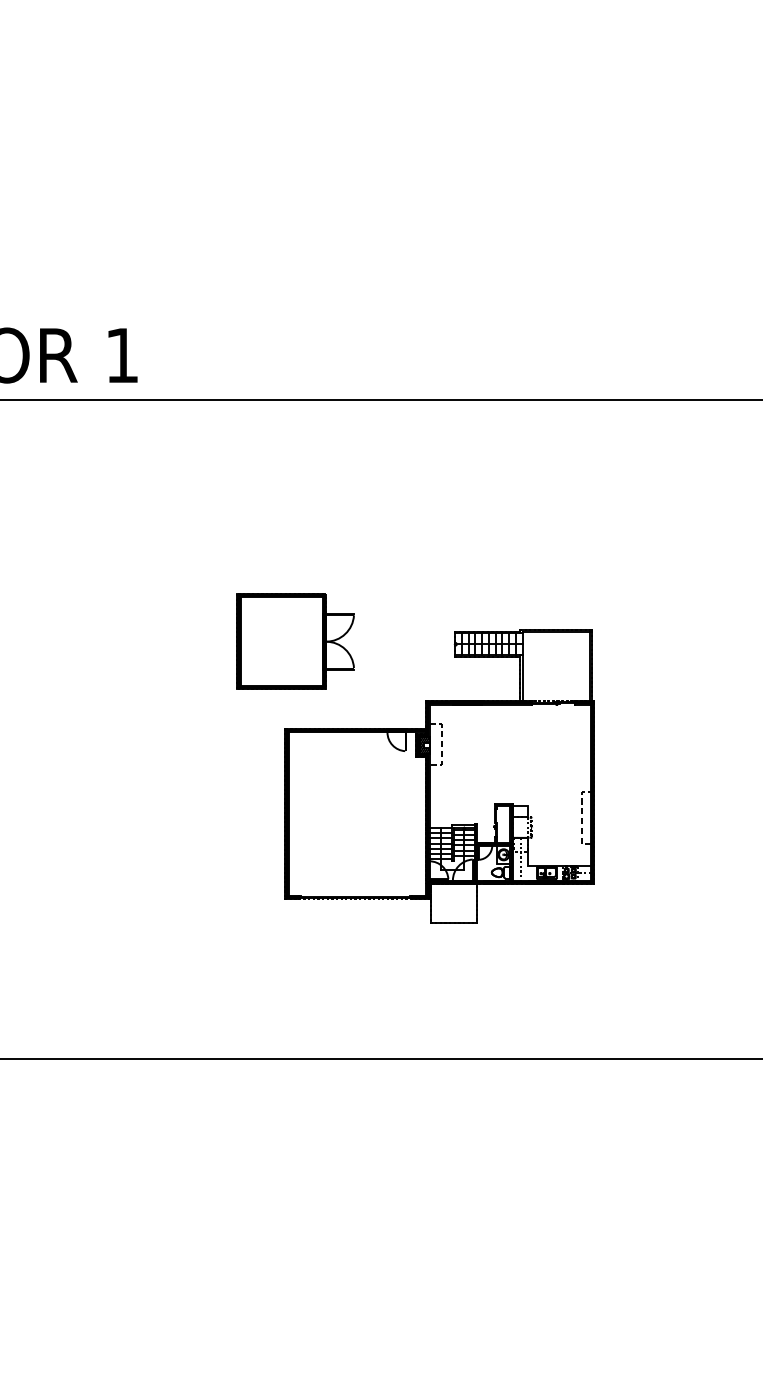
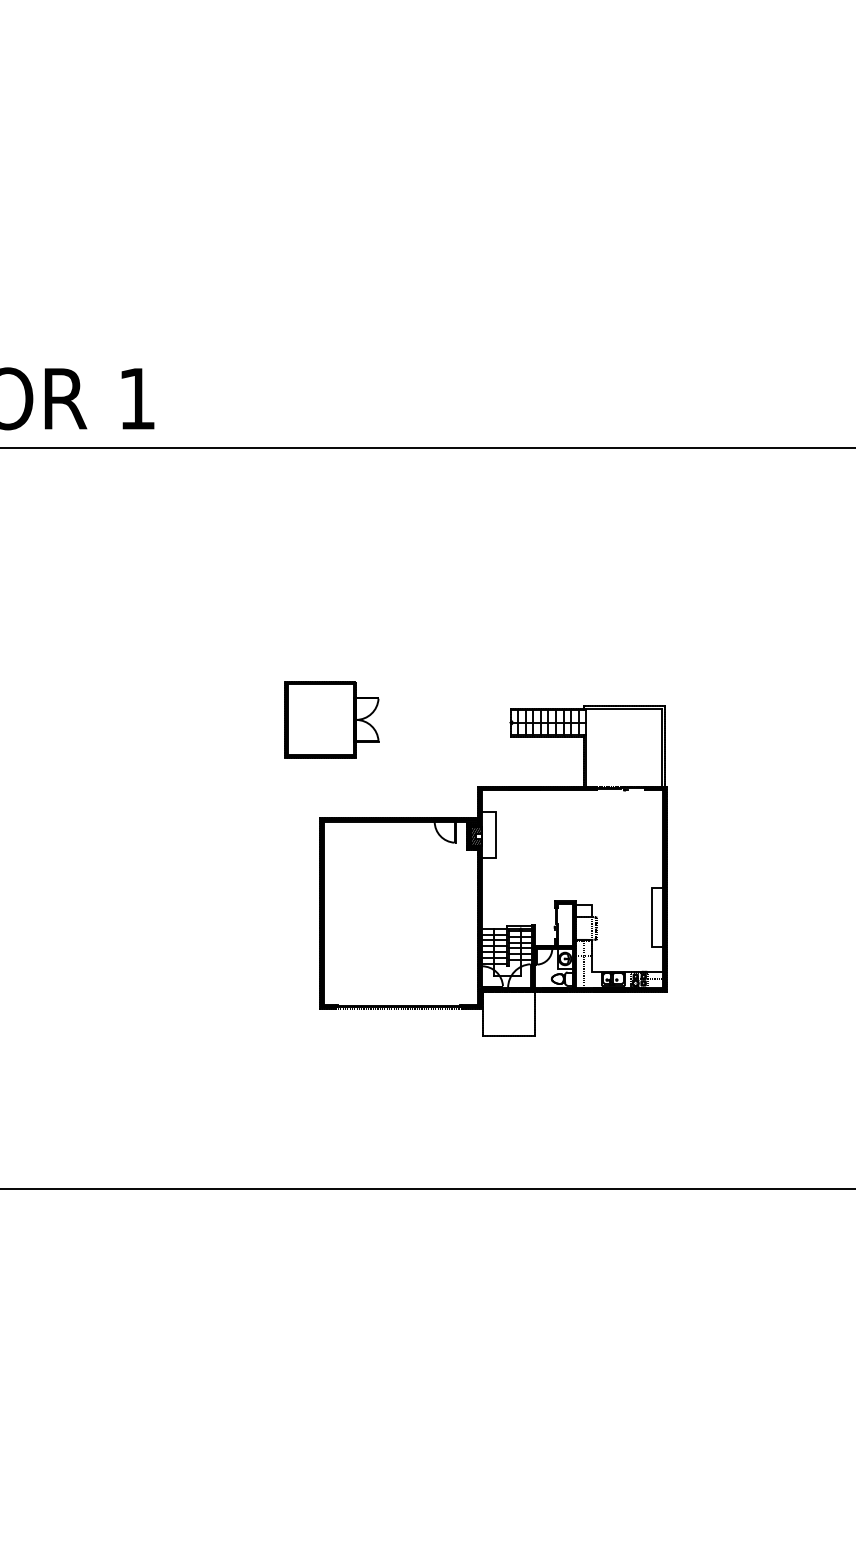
part: (295, 641) -> (331, 719), size x0.71
line: (441, 744) -> (495, 835), dashed -> solid
line: (581, 817) -> (652, 917), dashed -> solid

